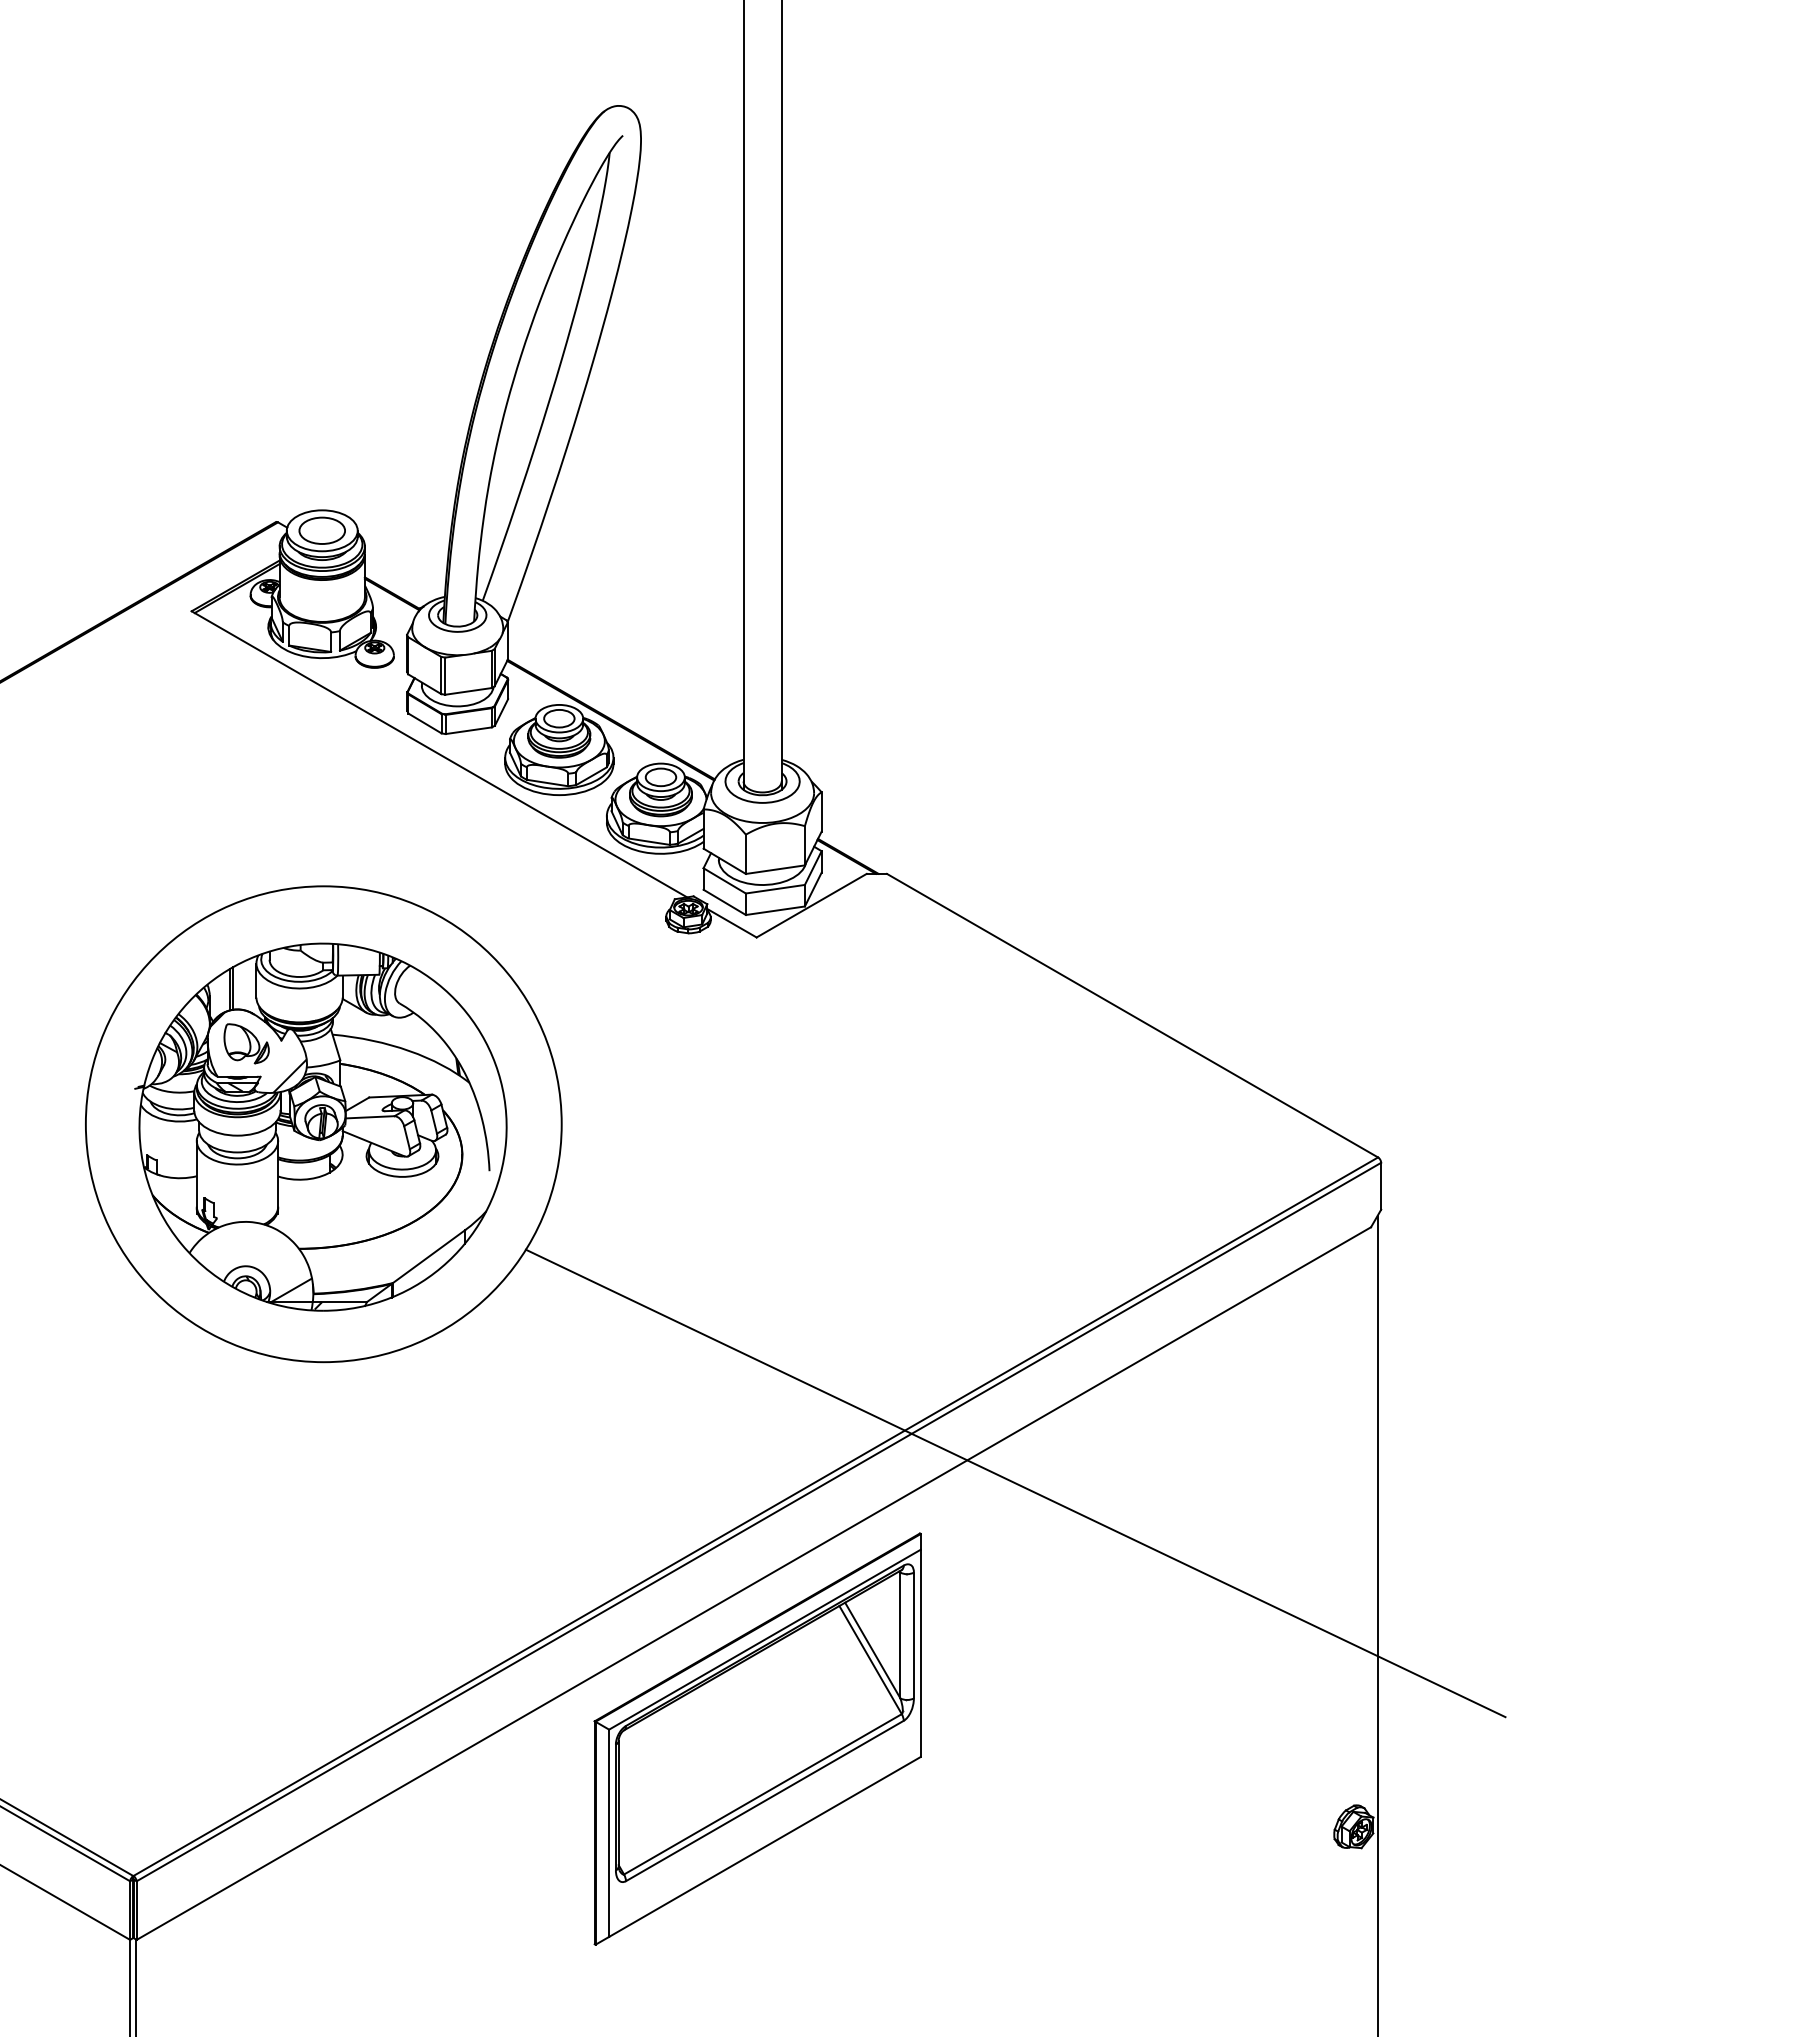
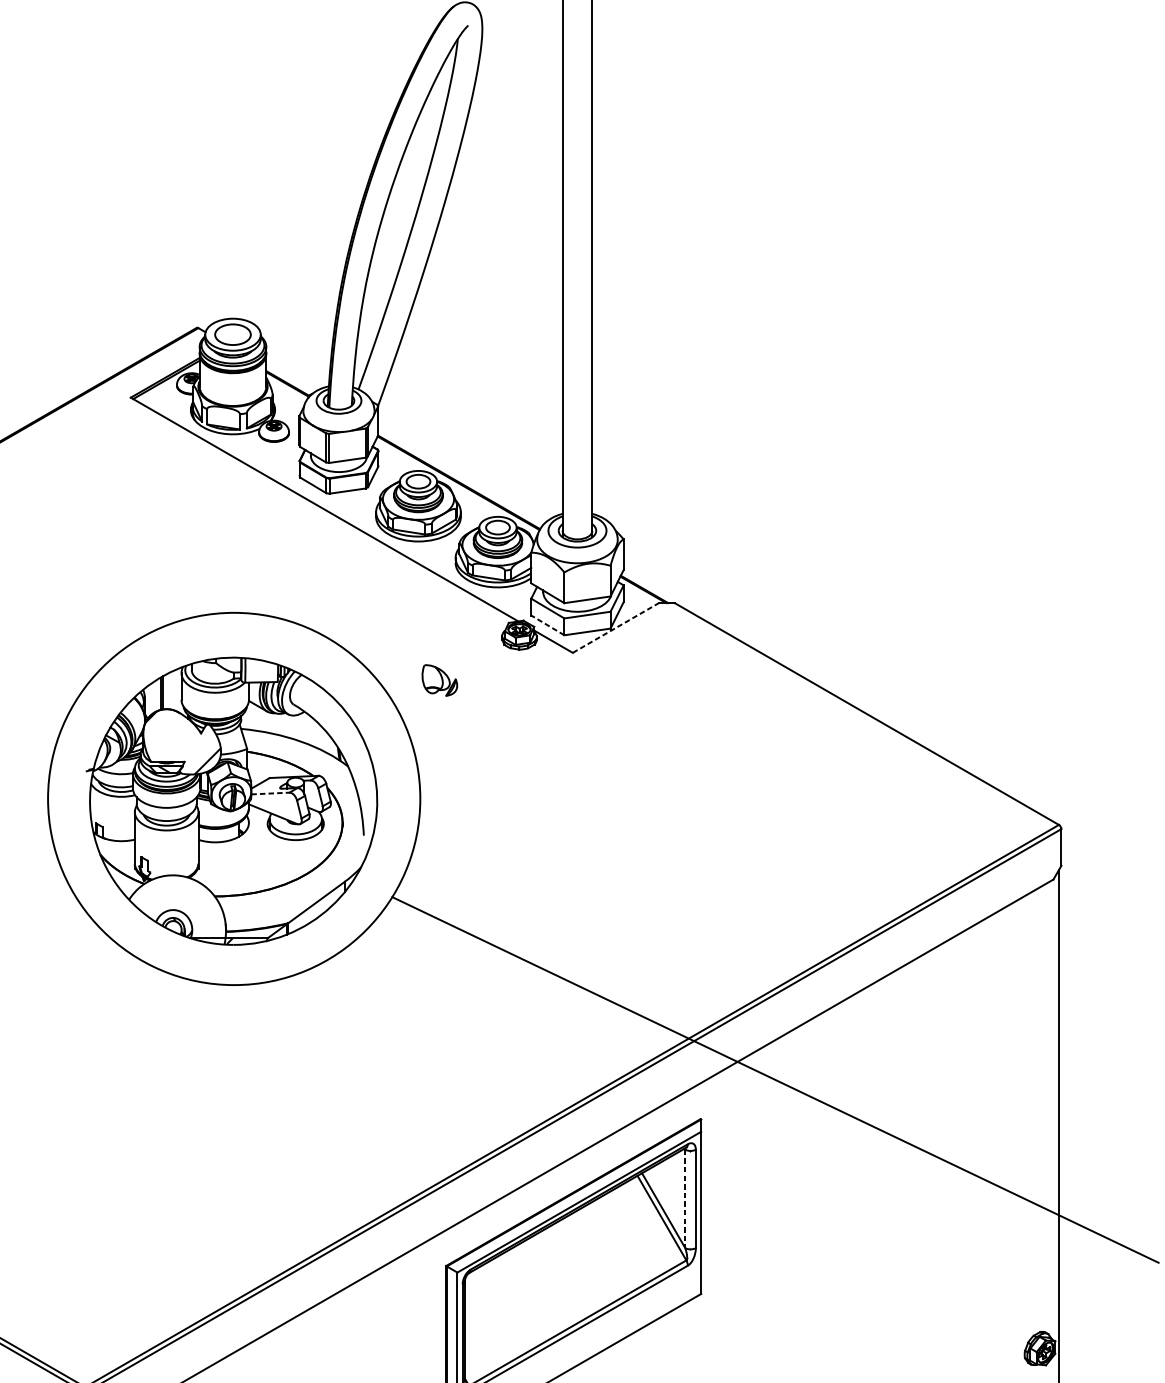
line: (724, 902) -> (547, 625), solid -> dashed
line: (811, 905) -> (615, 627), solid -> dashed
part: (246, 1043) -> (439, 680), moved
line: (370, 1117) -> (270, 793), solid -> dashed
hatch: (290, 1290) -> (208, 929), removed
line: (900, 1635) -> (685, 1198), solid -> dashed

